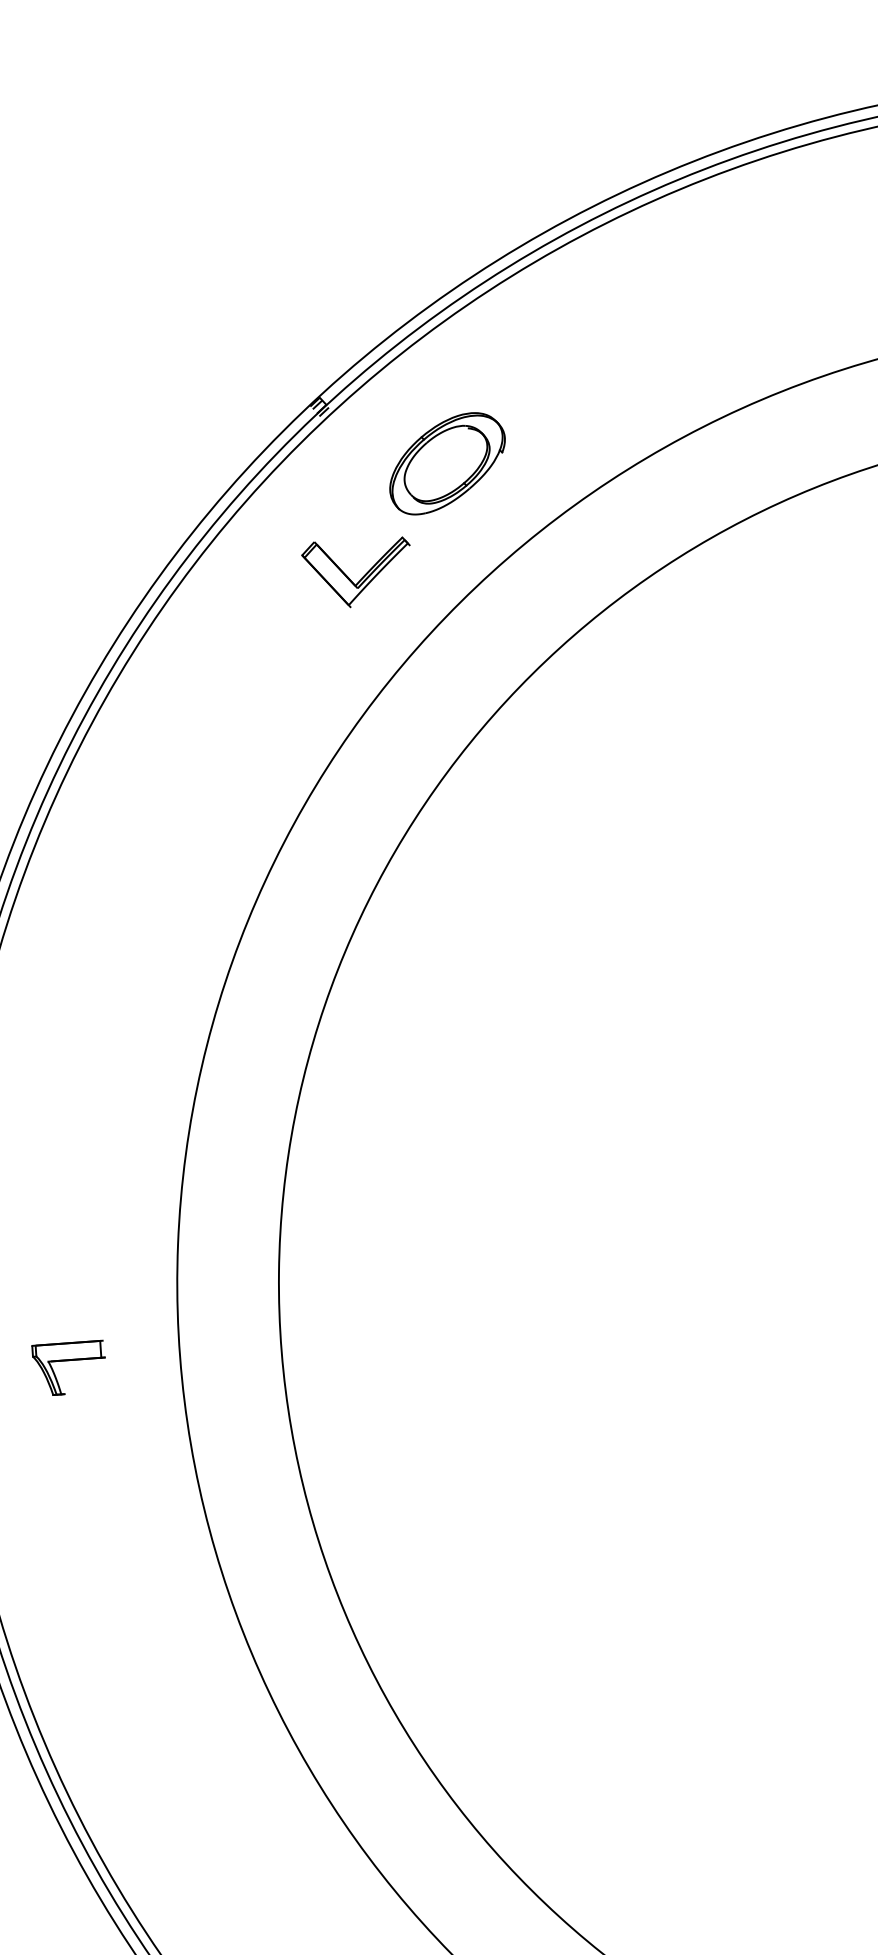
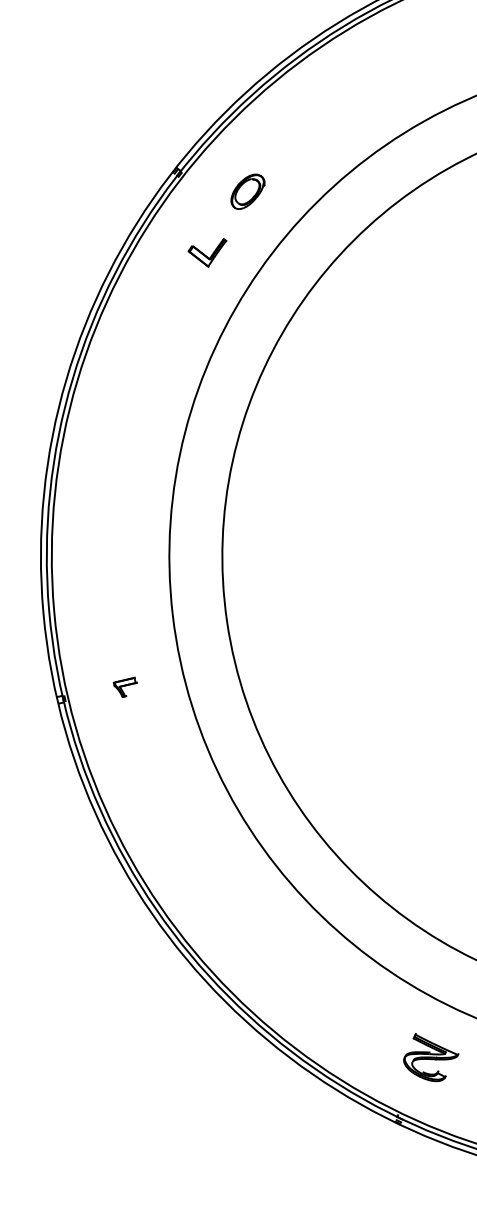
part: (446, 463) -> (247, 191), size x0.6
part: (352, 567) -> (207, 252), size x0.7
part: (66, 1366) -> (125, 687), size x0.6

